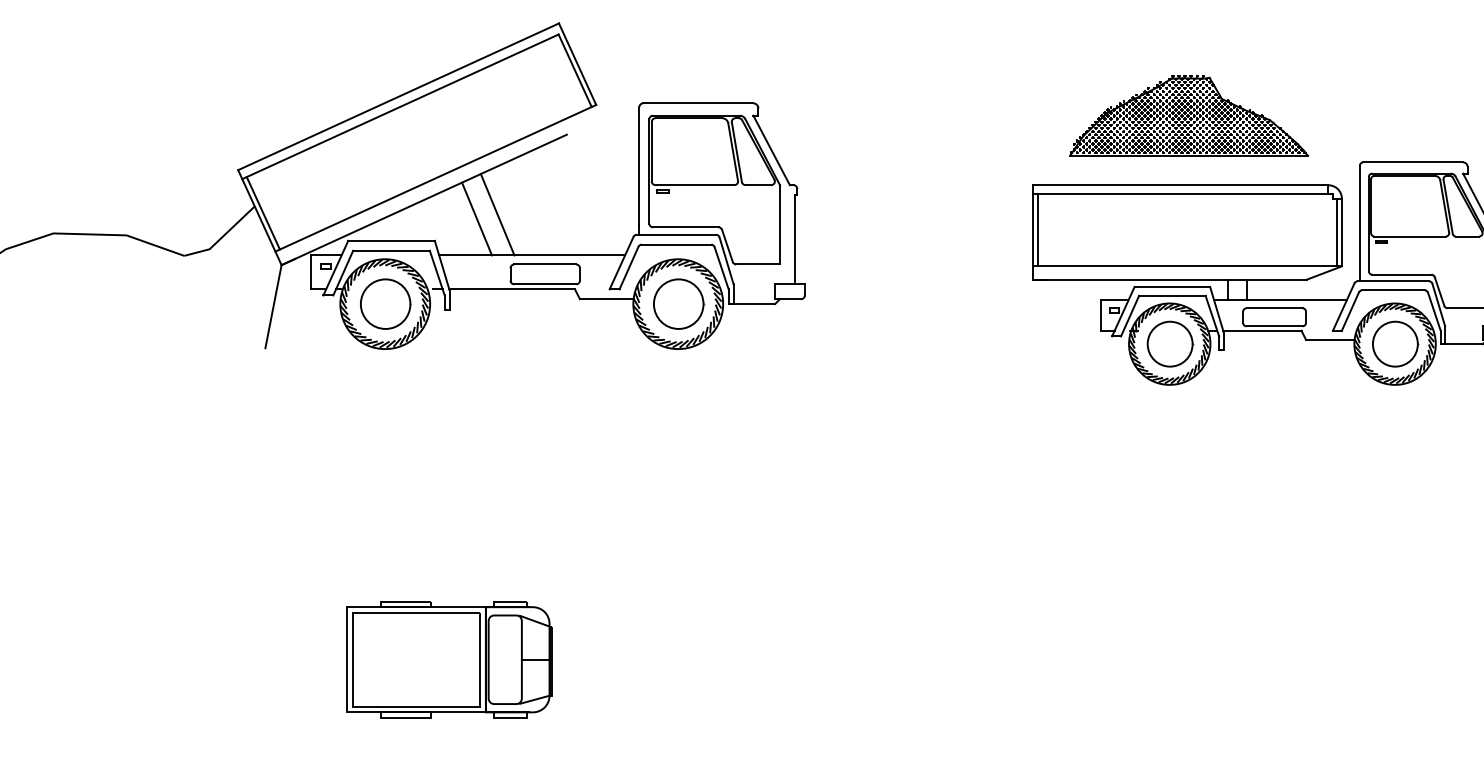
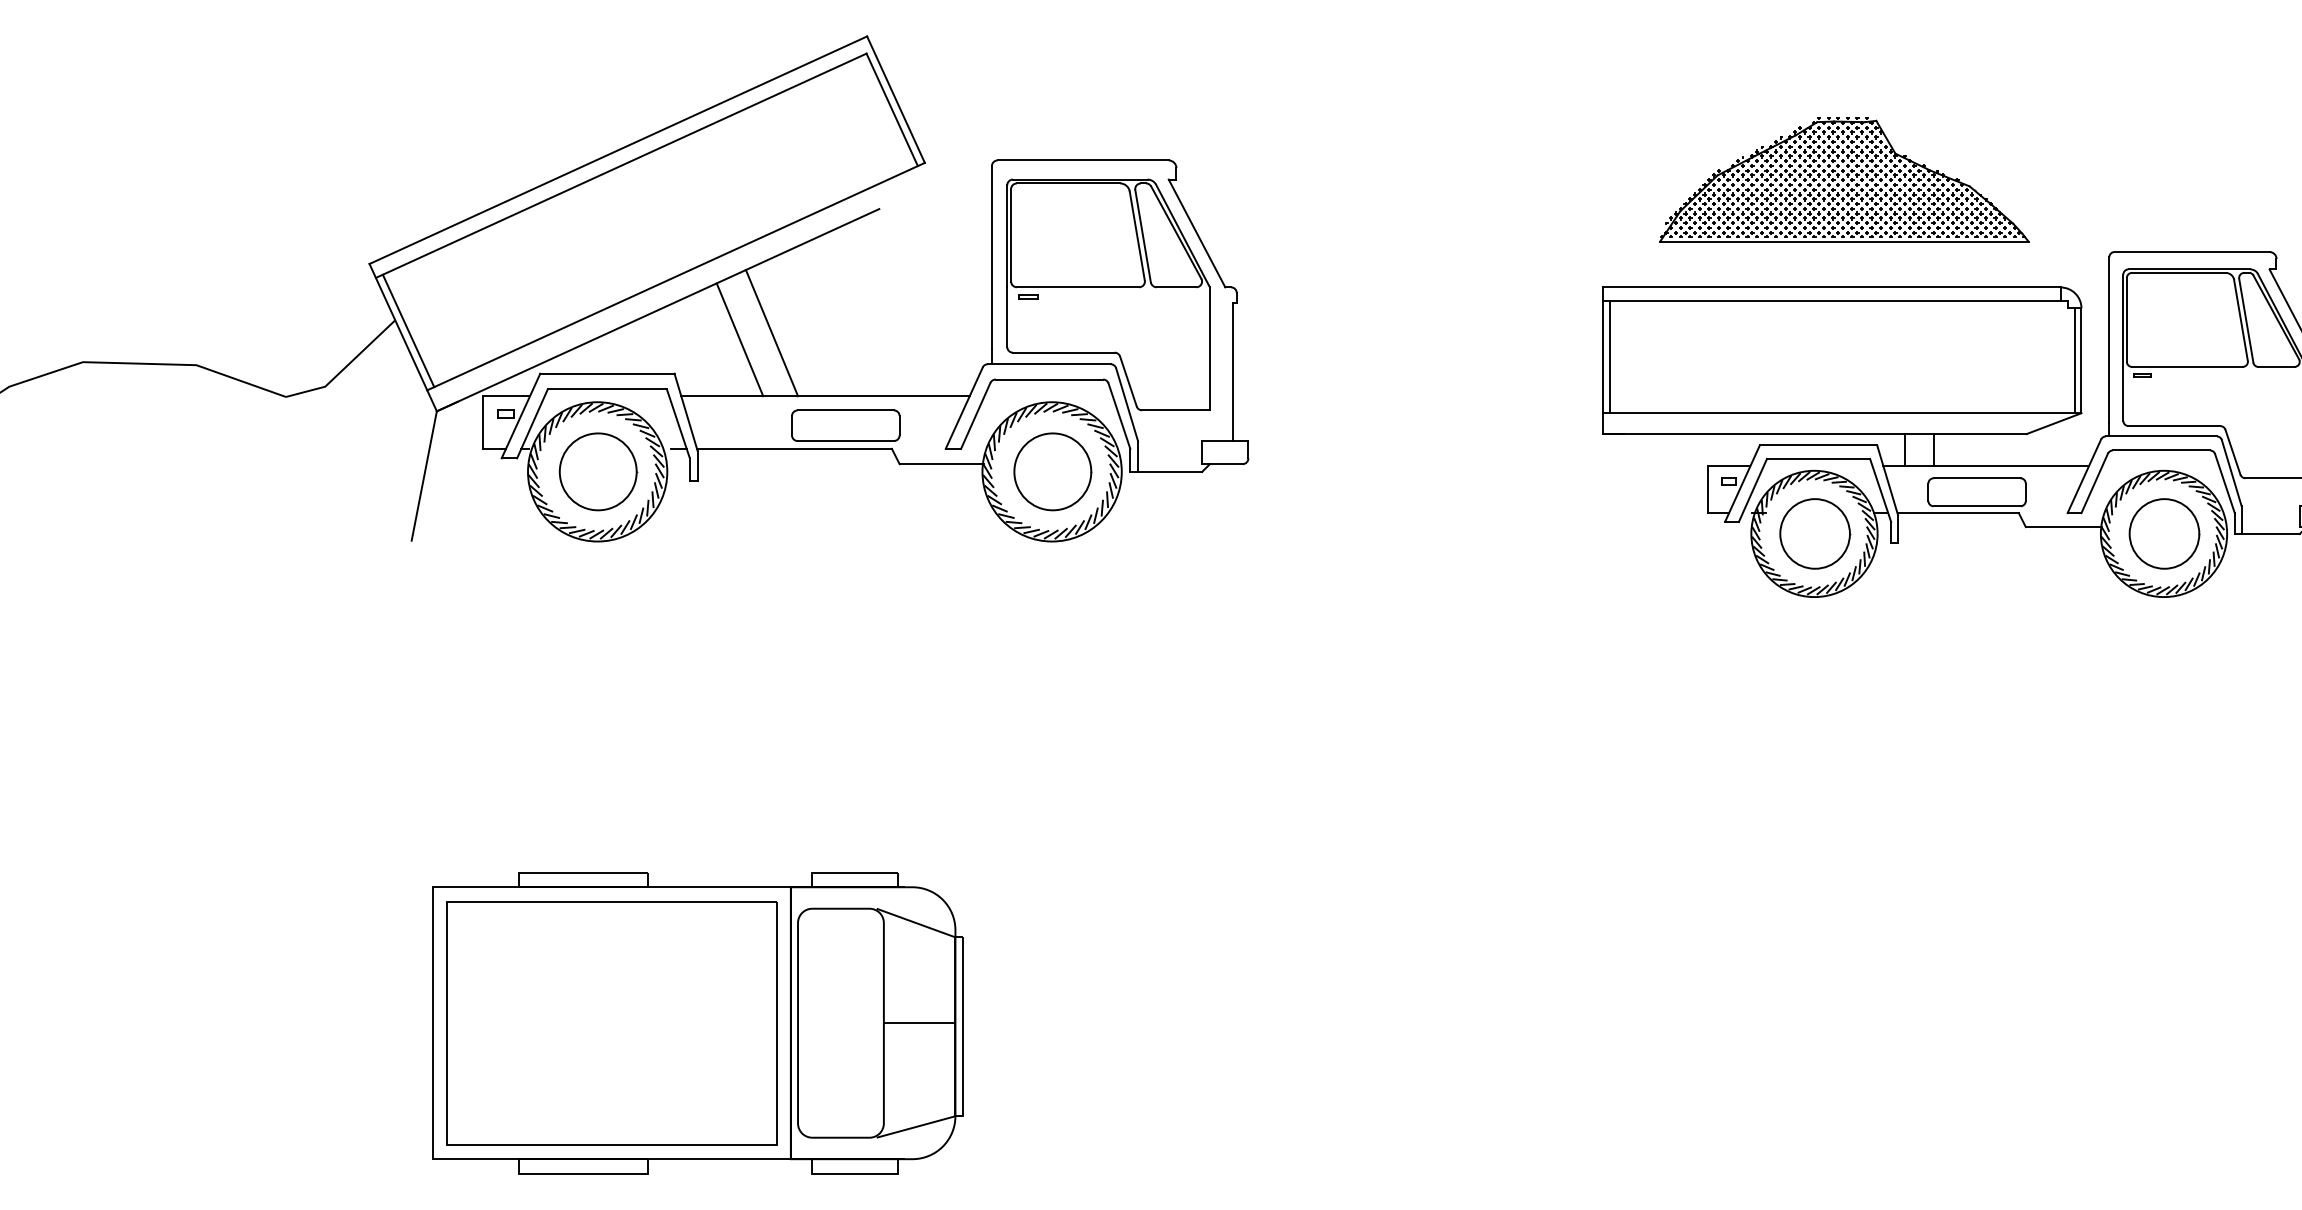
part: (449, 659) -> (697, 1023), size x1.67

